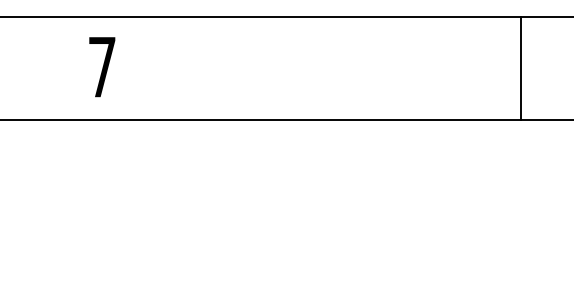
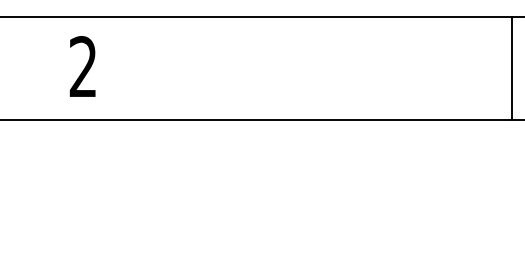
text: (101, 66) -> (82, 66), 7 -> 2
line: (520, 68) -> (511, 68), moved

